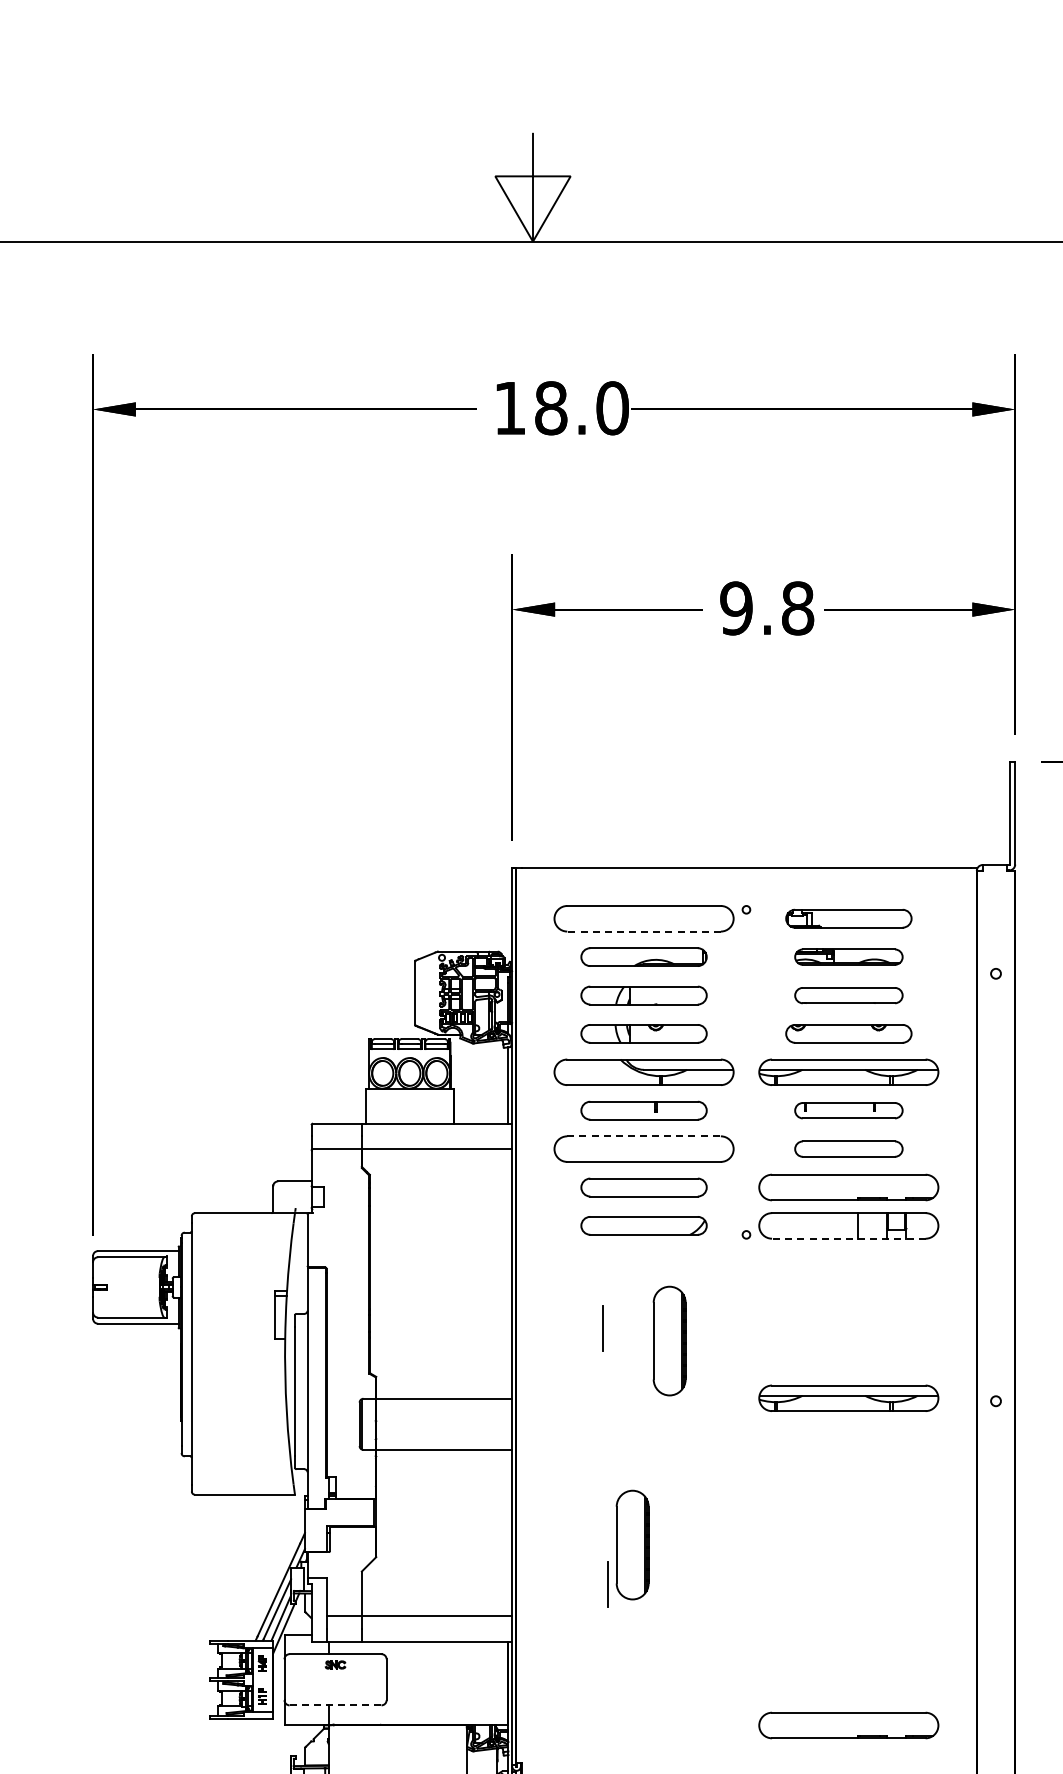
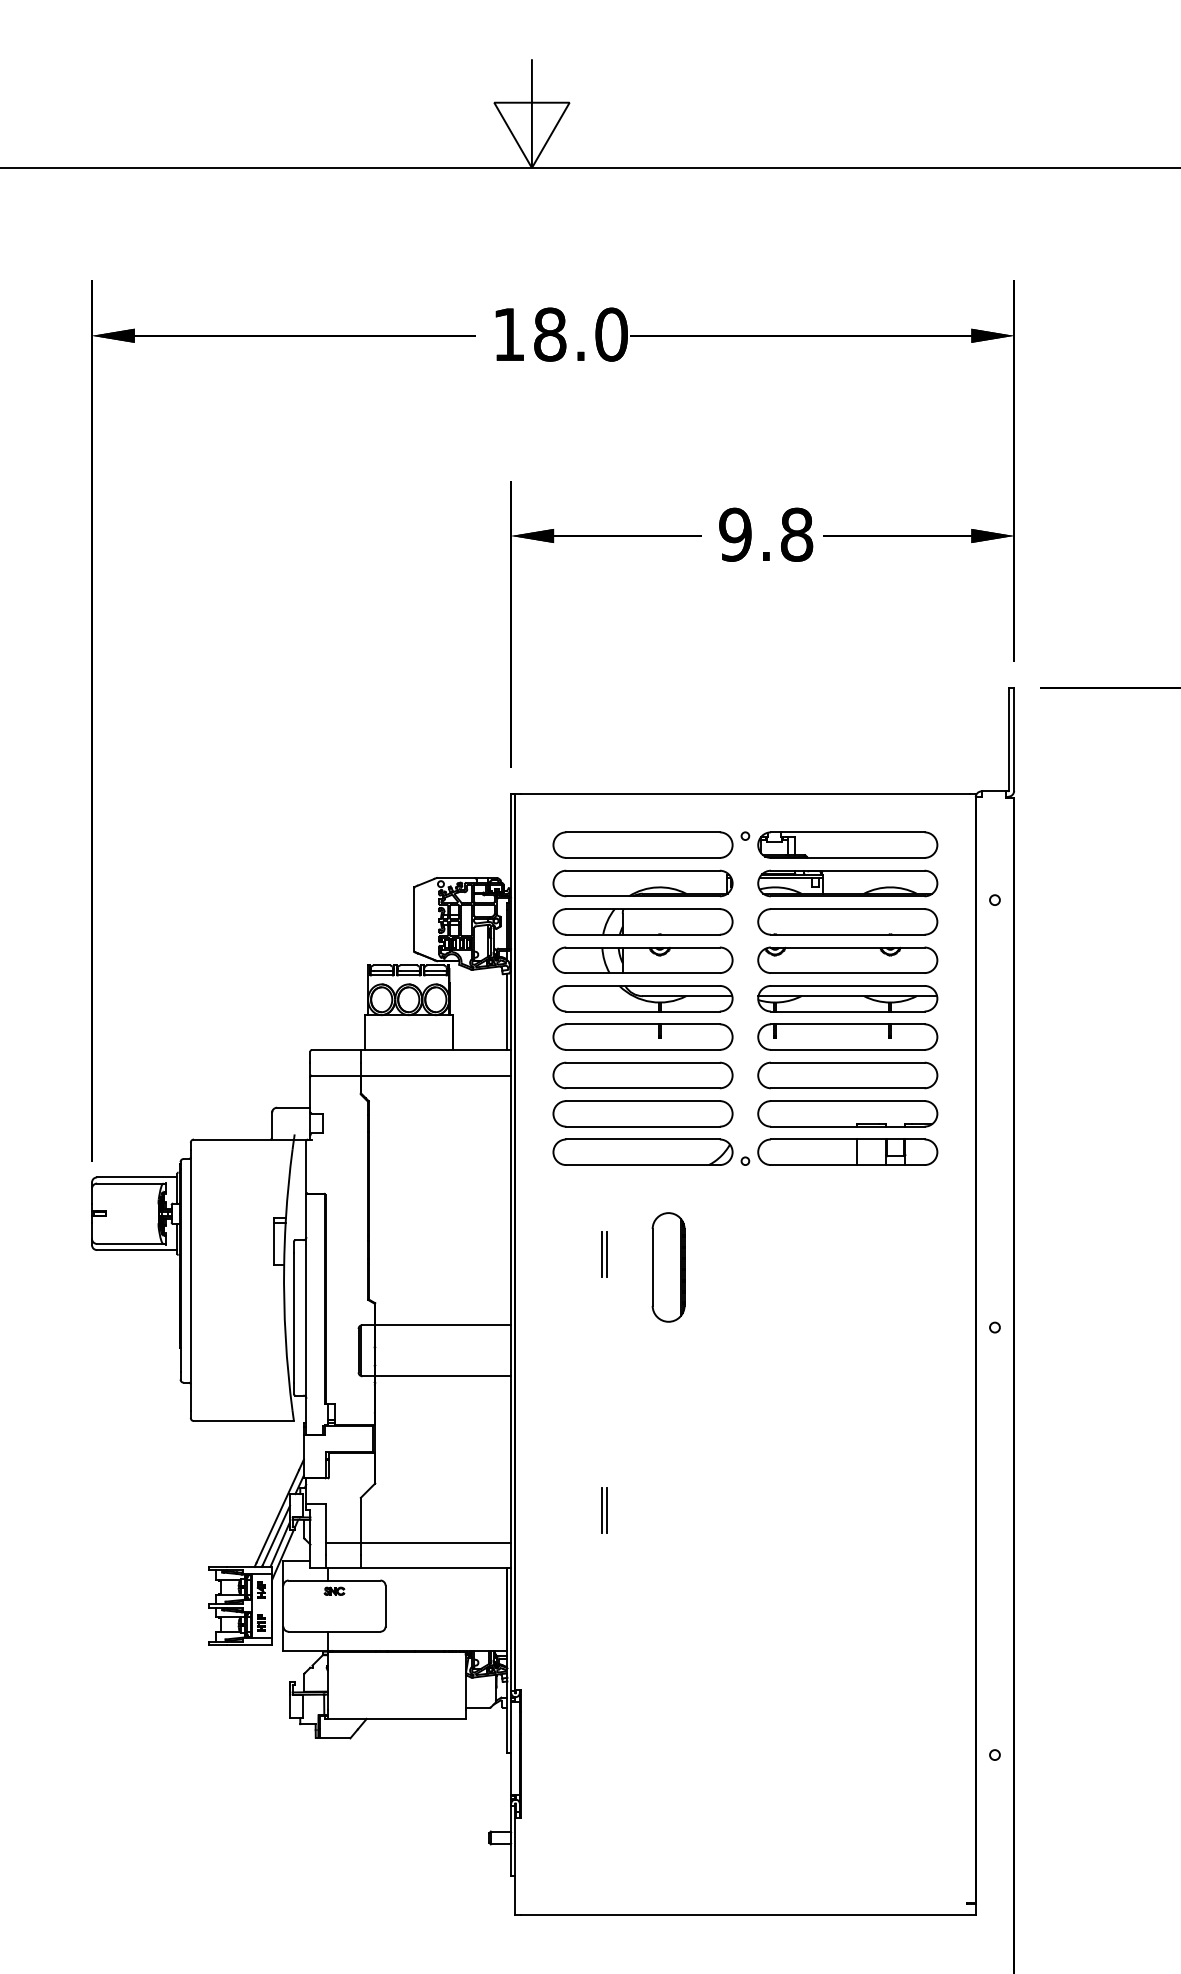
part: (848, 918) -> (847, 844), size x1.43
line: (644, 931) -> (643, 857), dashed -> solid
part: (643, 957) -> (642, 883), size x1.43
part: (848, 957) -> (847, 883), size x1.67
part: (643, 995) -> (642, 921), size x1.43
part: (848, 995) -> (847, 921), size x1.67
part: (643, 1033) -> (642, 959), size x1.43
part: (848, 1033) -> (847, 959), size x1.43
part: (643, 1110) -> (642, 1036), size x1.43
part: (848, 1110) -> (847, 1036), size x1.67
line: (644, 1136) -> (643, 1062), dashed -> solid
part: (848, 1149) -> (847, 1075), size x1.67
part: (643, 1187) -> (642, 1113), size x1.43
part: (643, 1225) -> (642, 1151), size x1.43
line: (848, 1239) -> (847, 1165), dashed -> solid
line: (608, 1328) -> (607, 1254), added
part: (848, 1398) -> (847, 1324), removed
part: (632, 1545) -> (631, 1471), removed
line: (602, 1584) -> (601, 1510), added
line: (335, 1705) -> (334, 1631), dashed -> solid
part: (848, 1725) -> (847, 1651), removed

